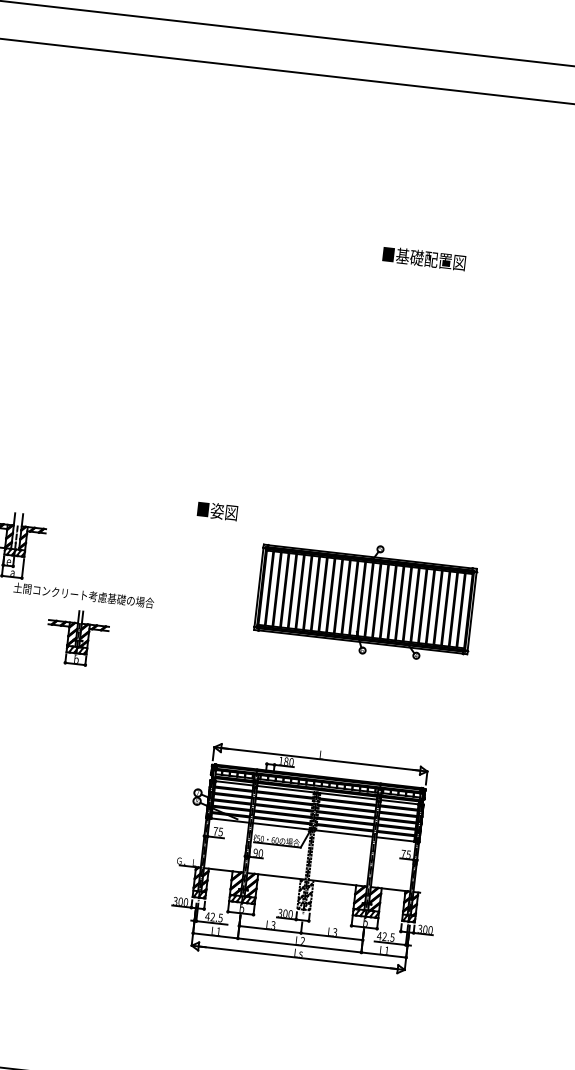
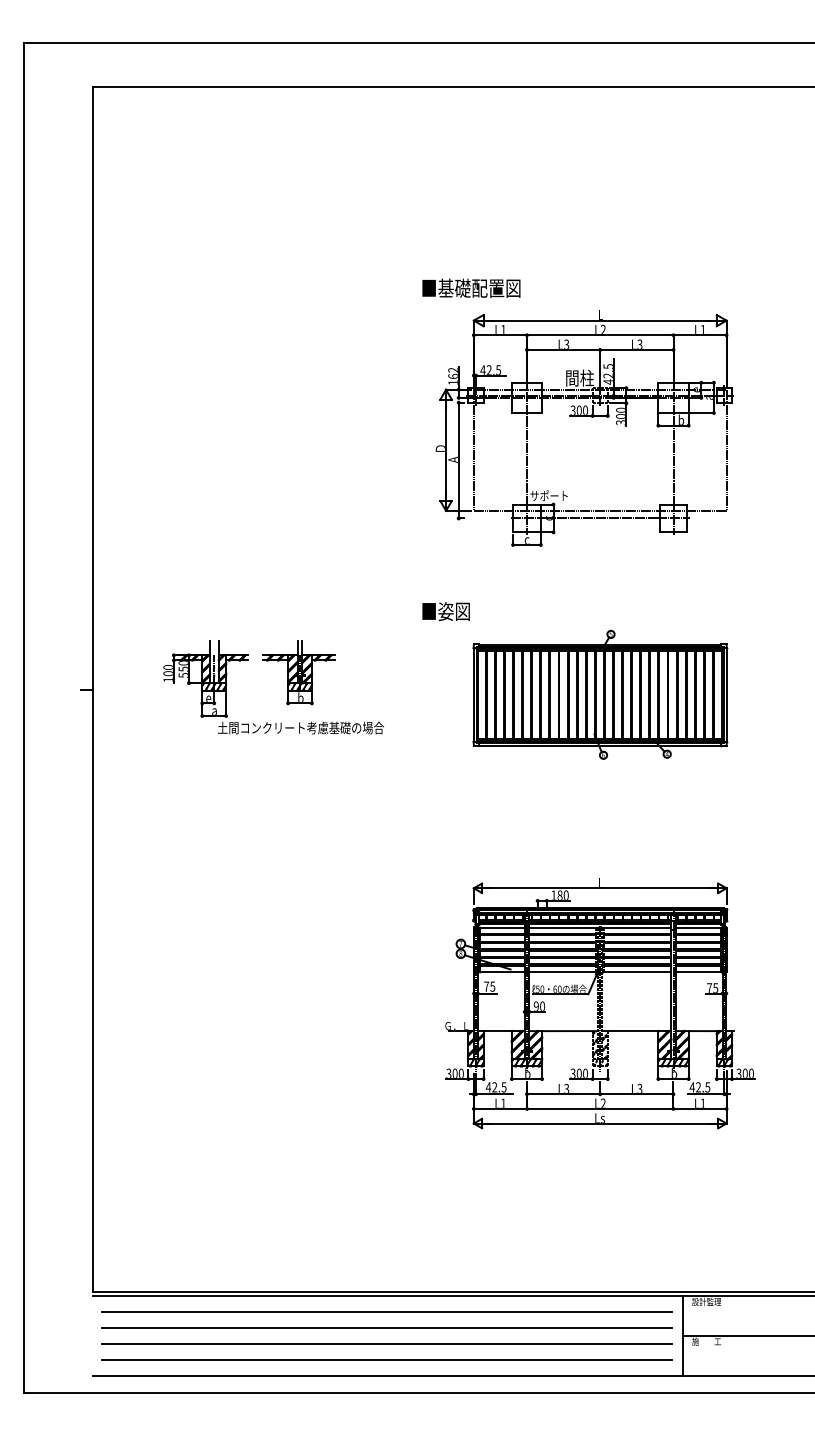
text: (424, 258) -> (471, 287), moved
part: (352, 360) -> (584, 416), added
part: (365, 598) -> (600, 694), moved
part: (76, 637) -> (298, 672), moved

